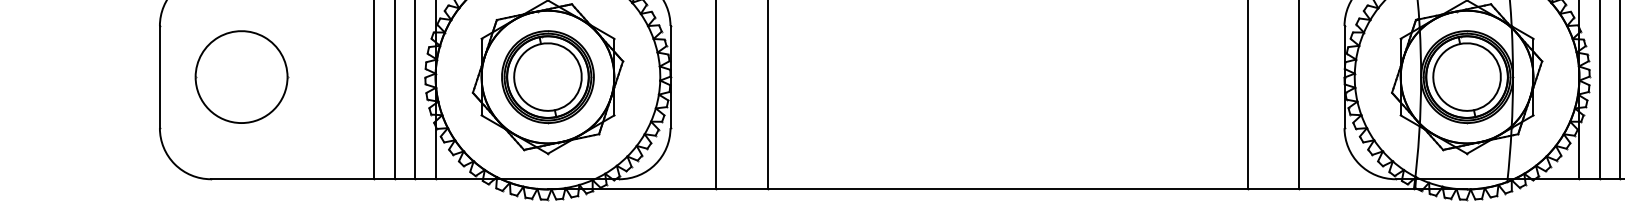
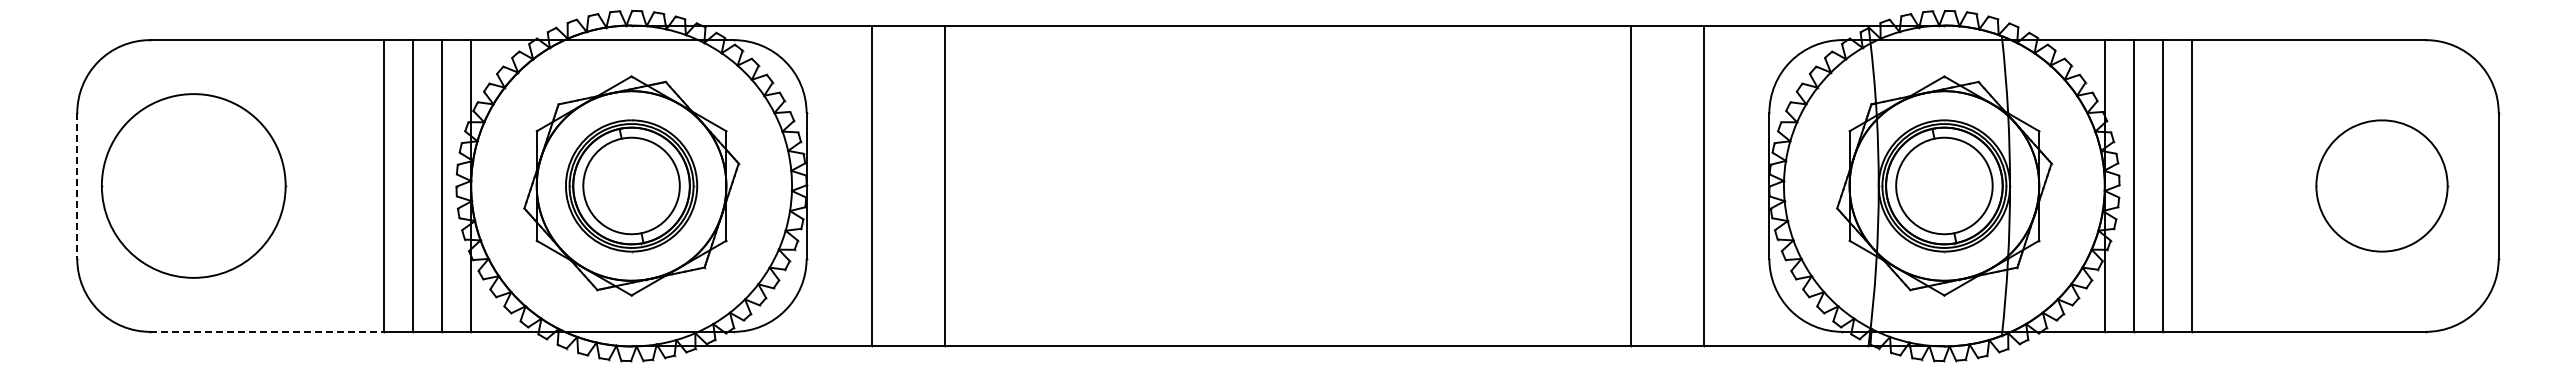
part: (241, 76) -> (194, 185), size x1.4
line: (160, 77) -> (77, 186), solid -> dashed
line: (292, 178) -> (266, 331), solid -> dashed

